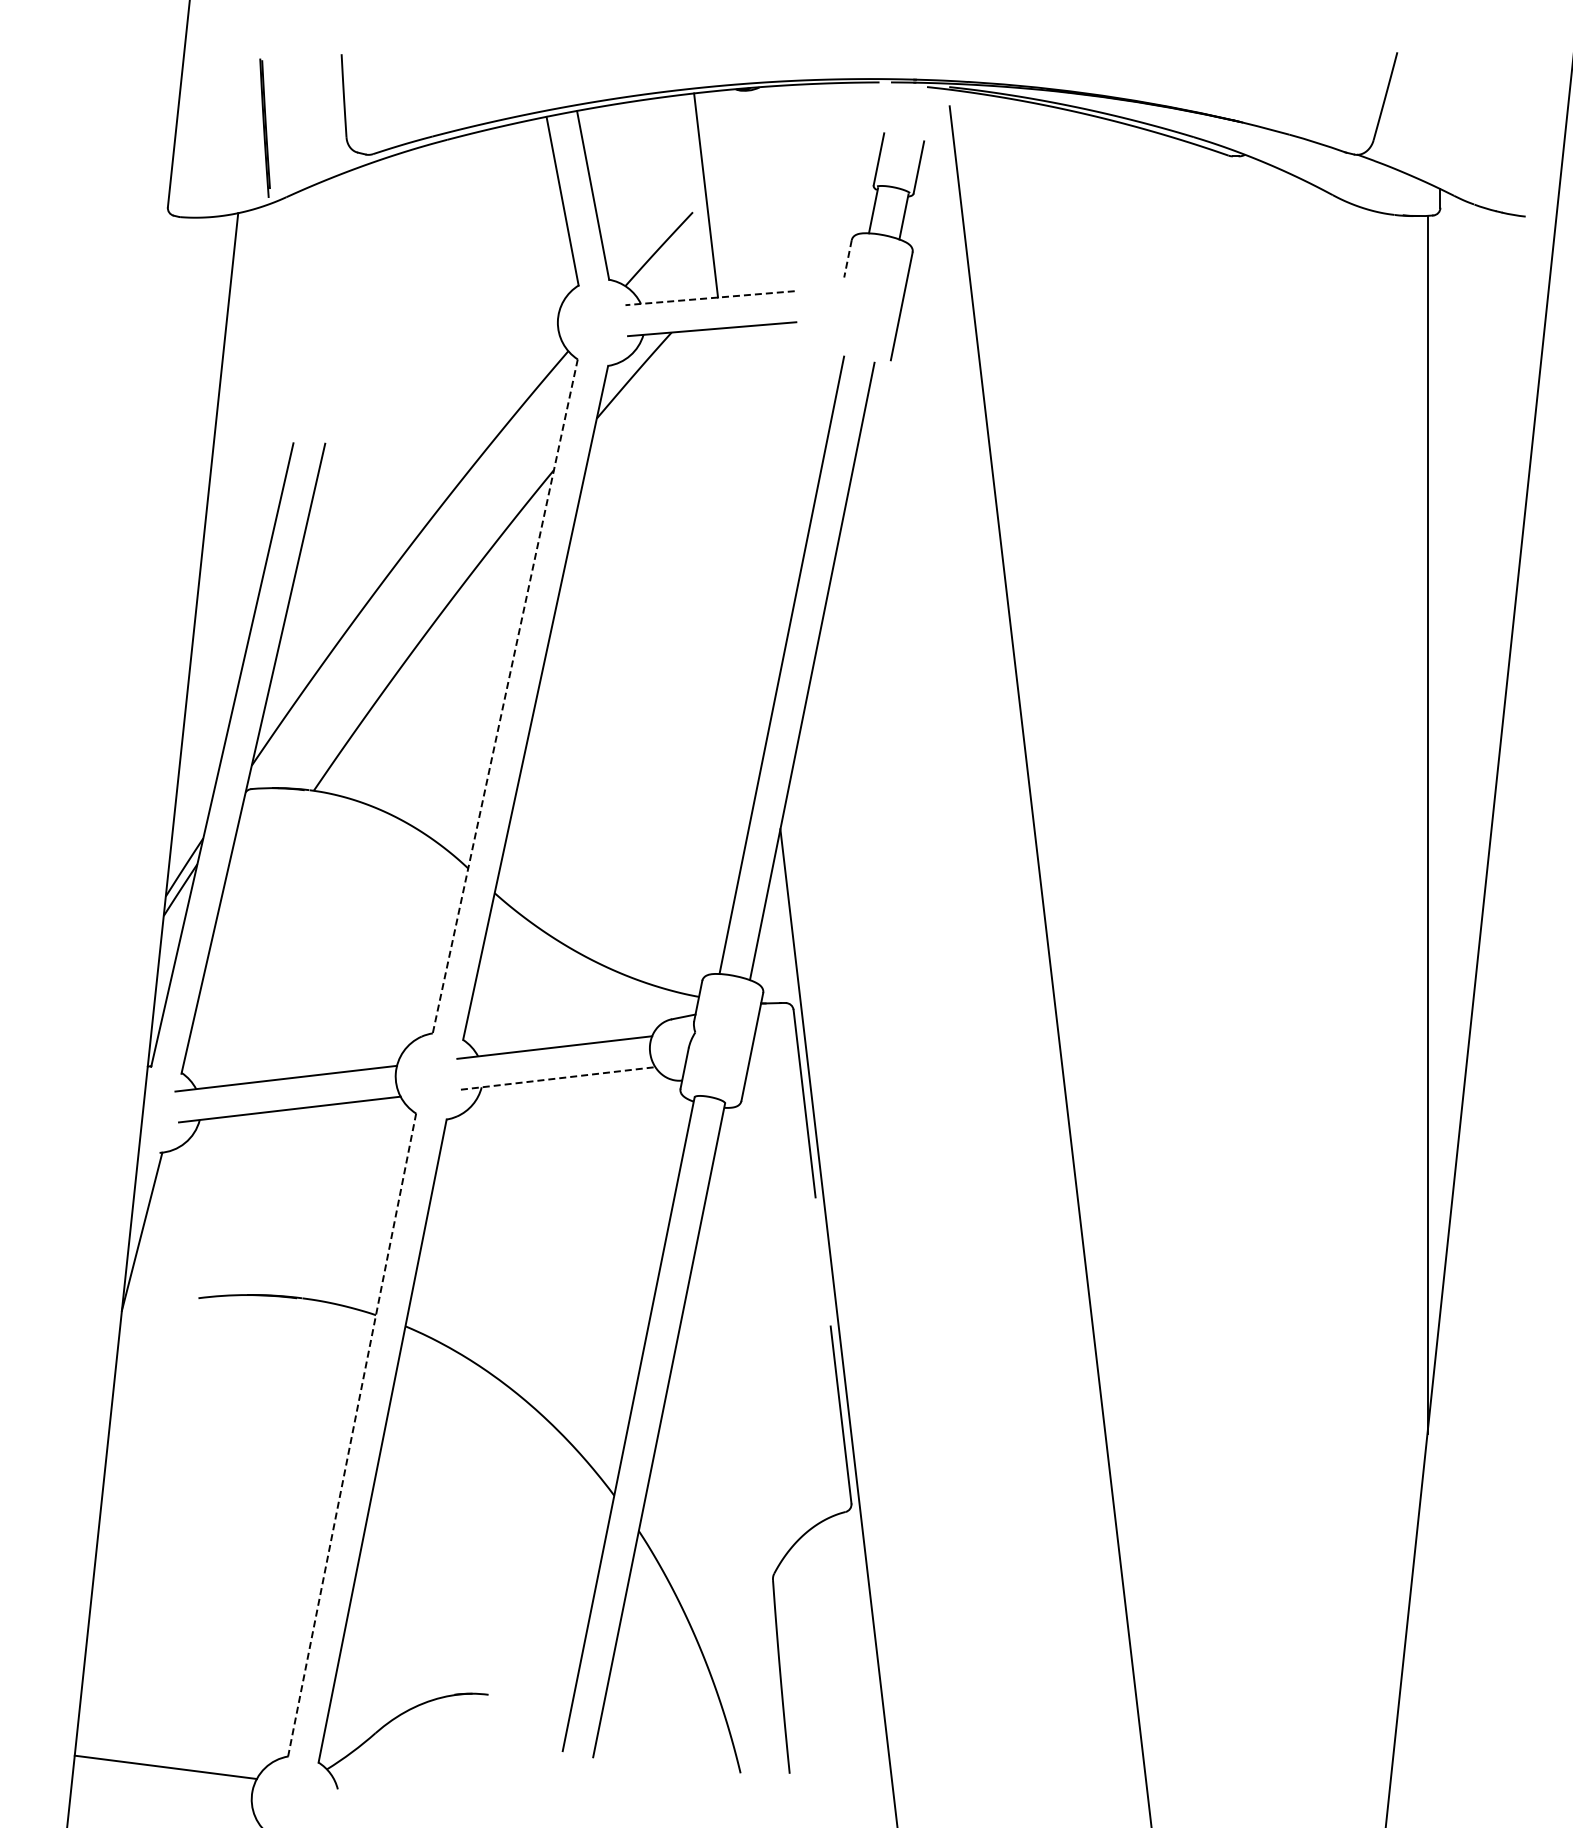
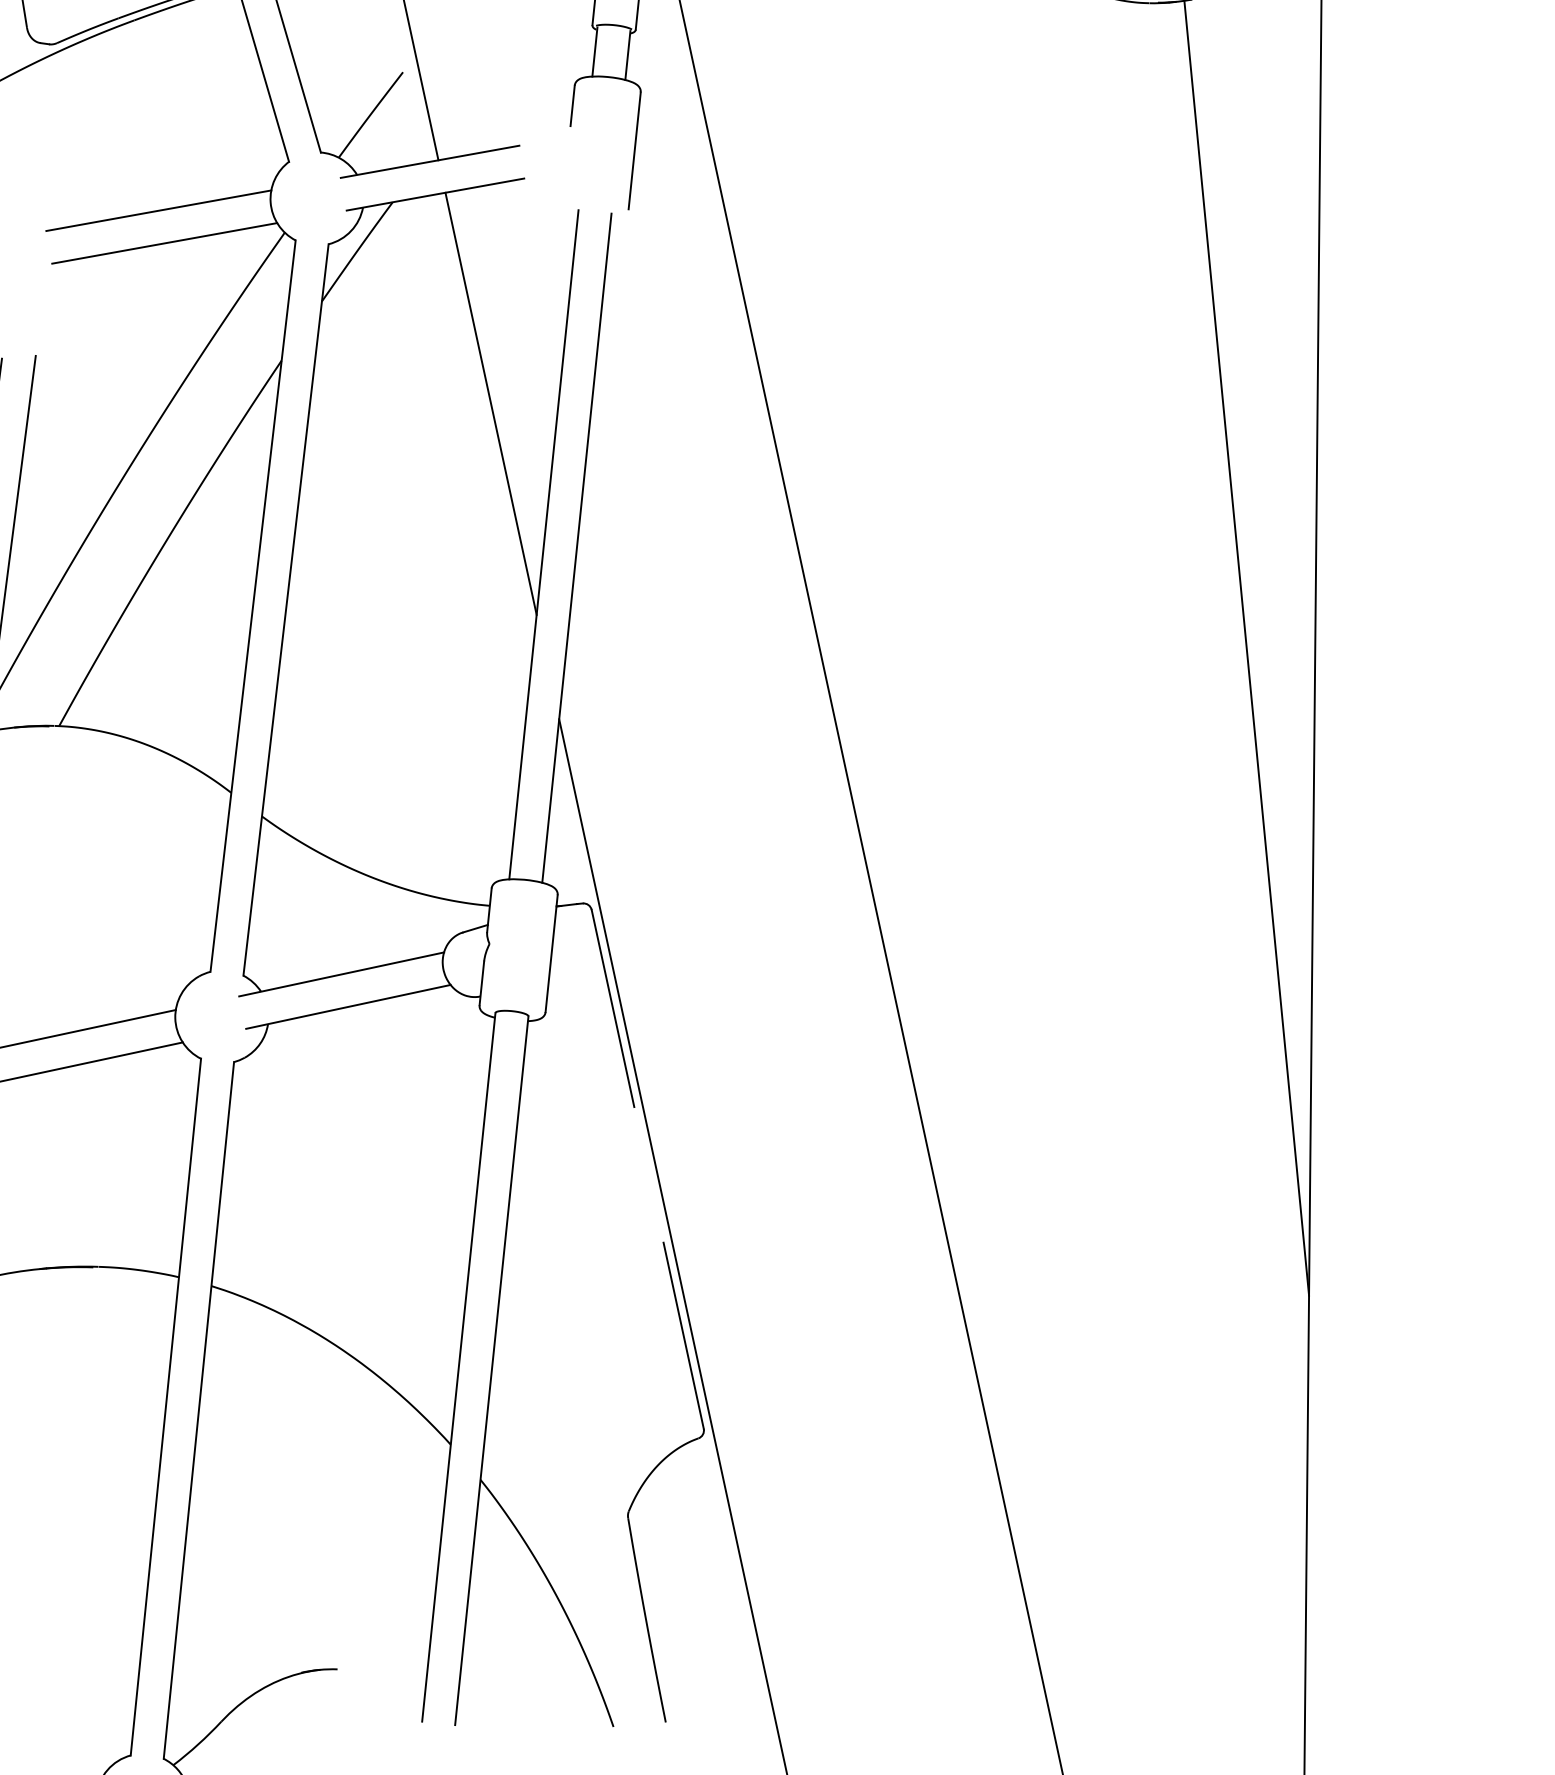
line: (847, 259) -> (572, 106), dashed -> solid
line: (710, 298) -> (430, 162), dashed -> solid
line: (452, 319) -> (158, 210), added
line: (455, 350) -> (164, 243), added
line: (744, 528) -> (490, 403), added
line: (505, 696) -> (253, 606), dashed -> solid
line: (558, 1078) -> (348, 1006), dashed -> solid
line: (352, 1434) -> (166, 1406), dashed -> solid

